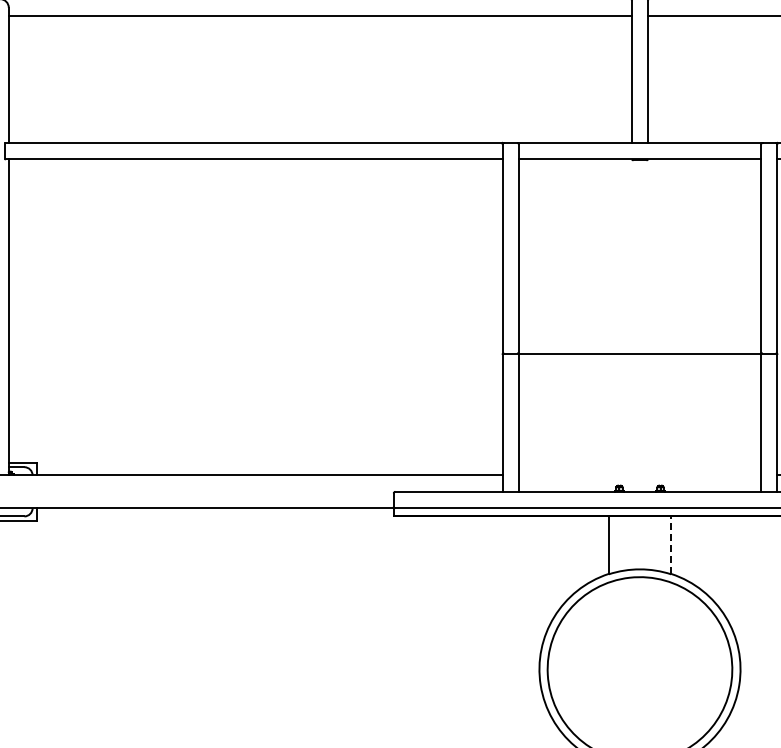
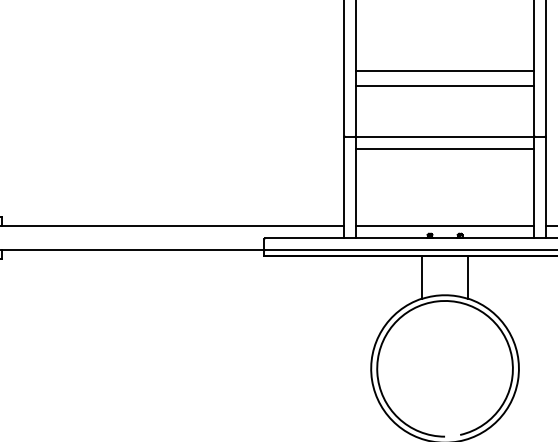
line: (639, 264) -> (444, 71), added
line: (639, 284) -> (444, 85), added
line: (639, 369) -> (444, 148), added
line: (639, 475) -> (444, 226), added
line: (671, 544) -> (468, 276), dashed -> solid

